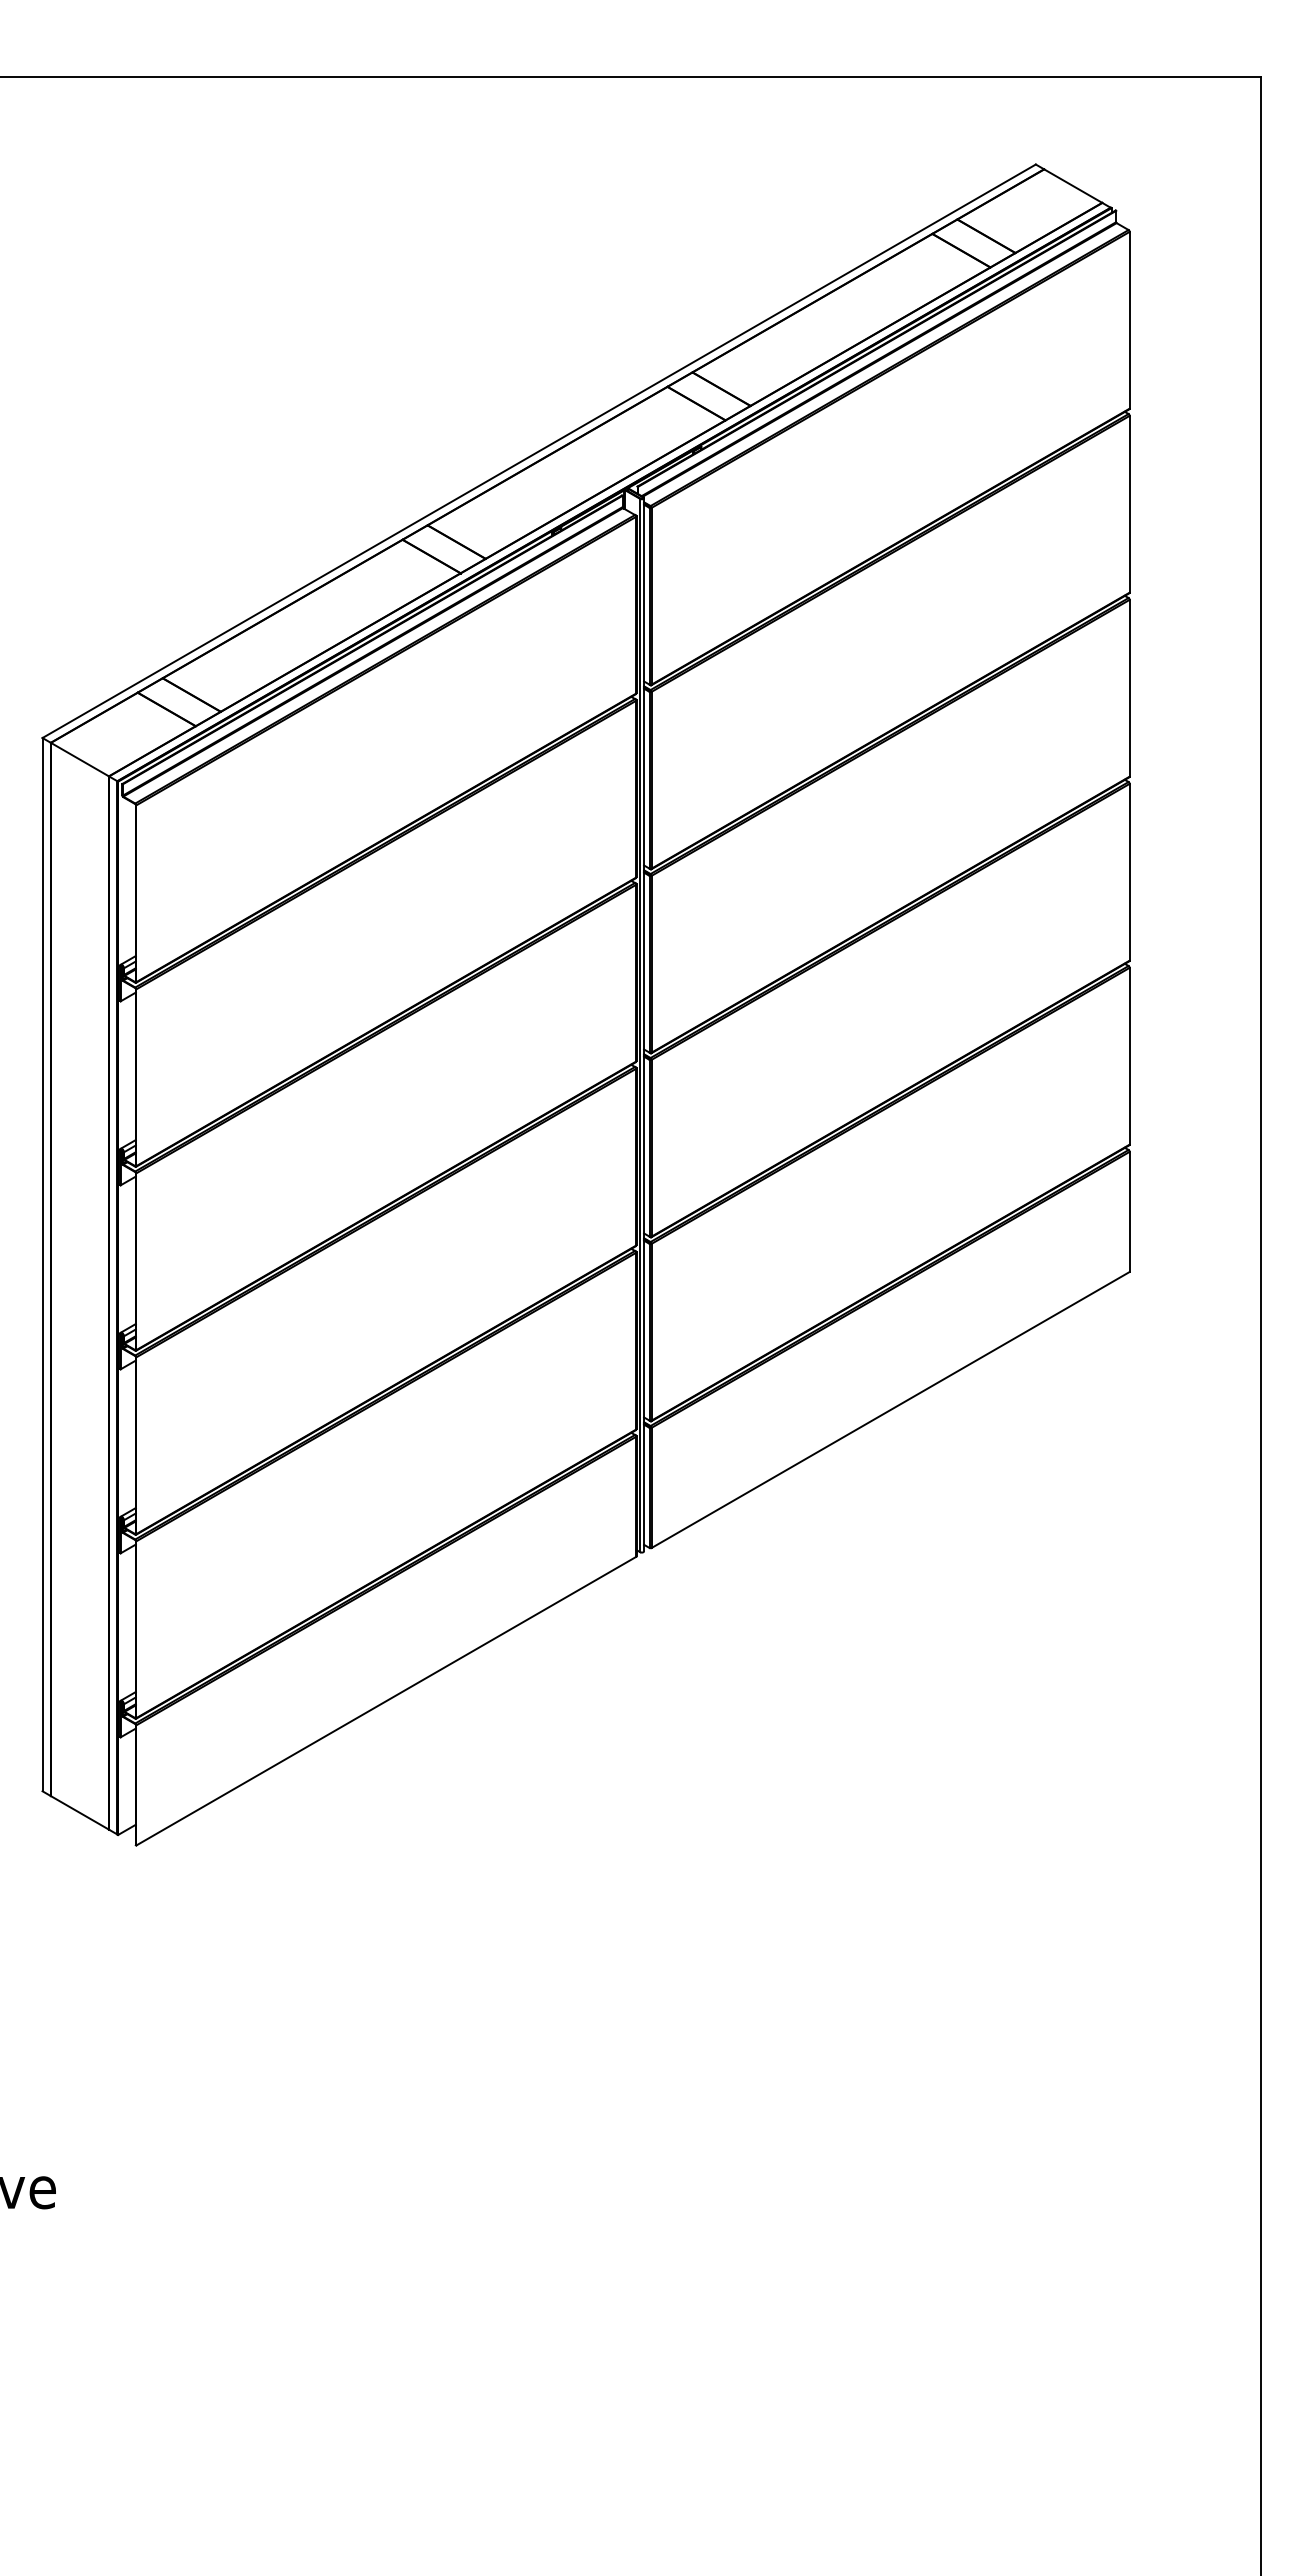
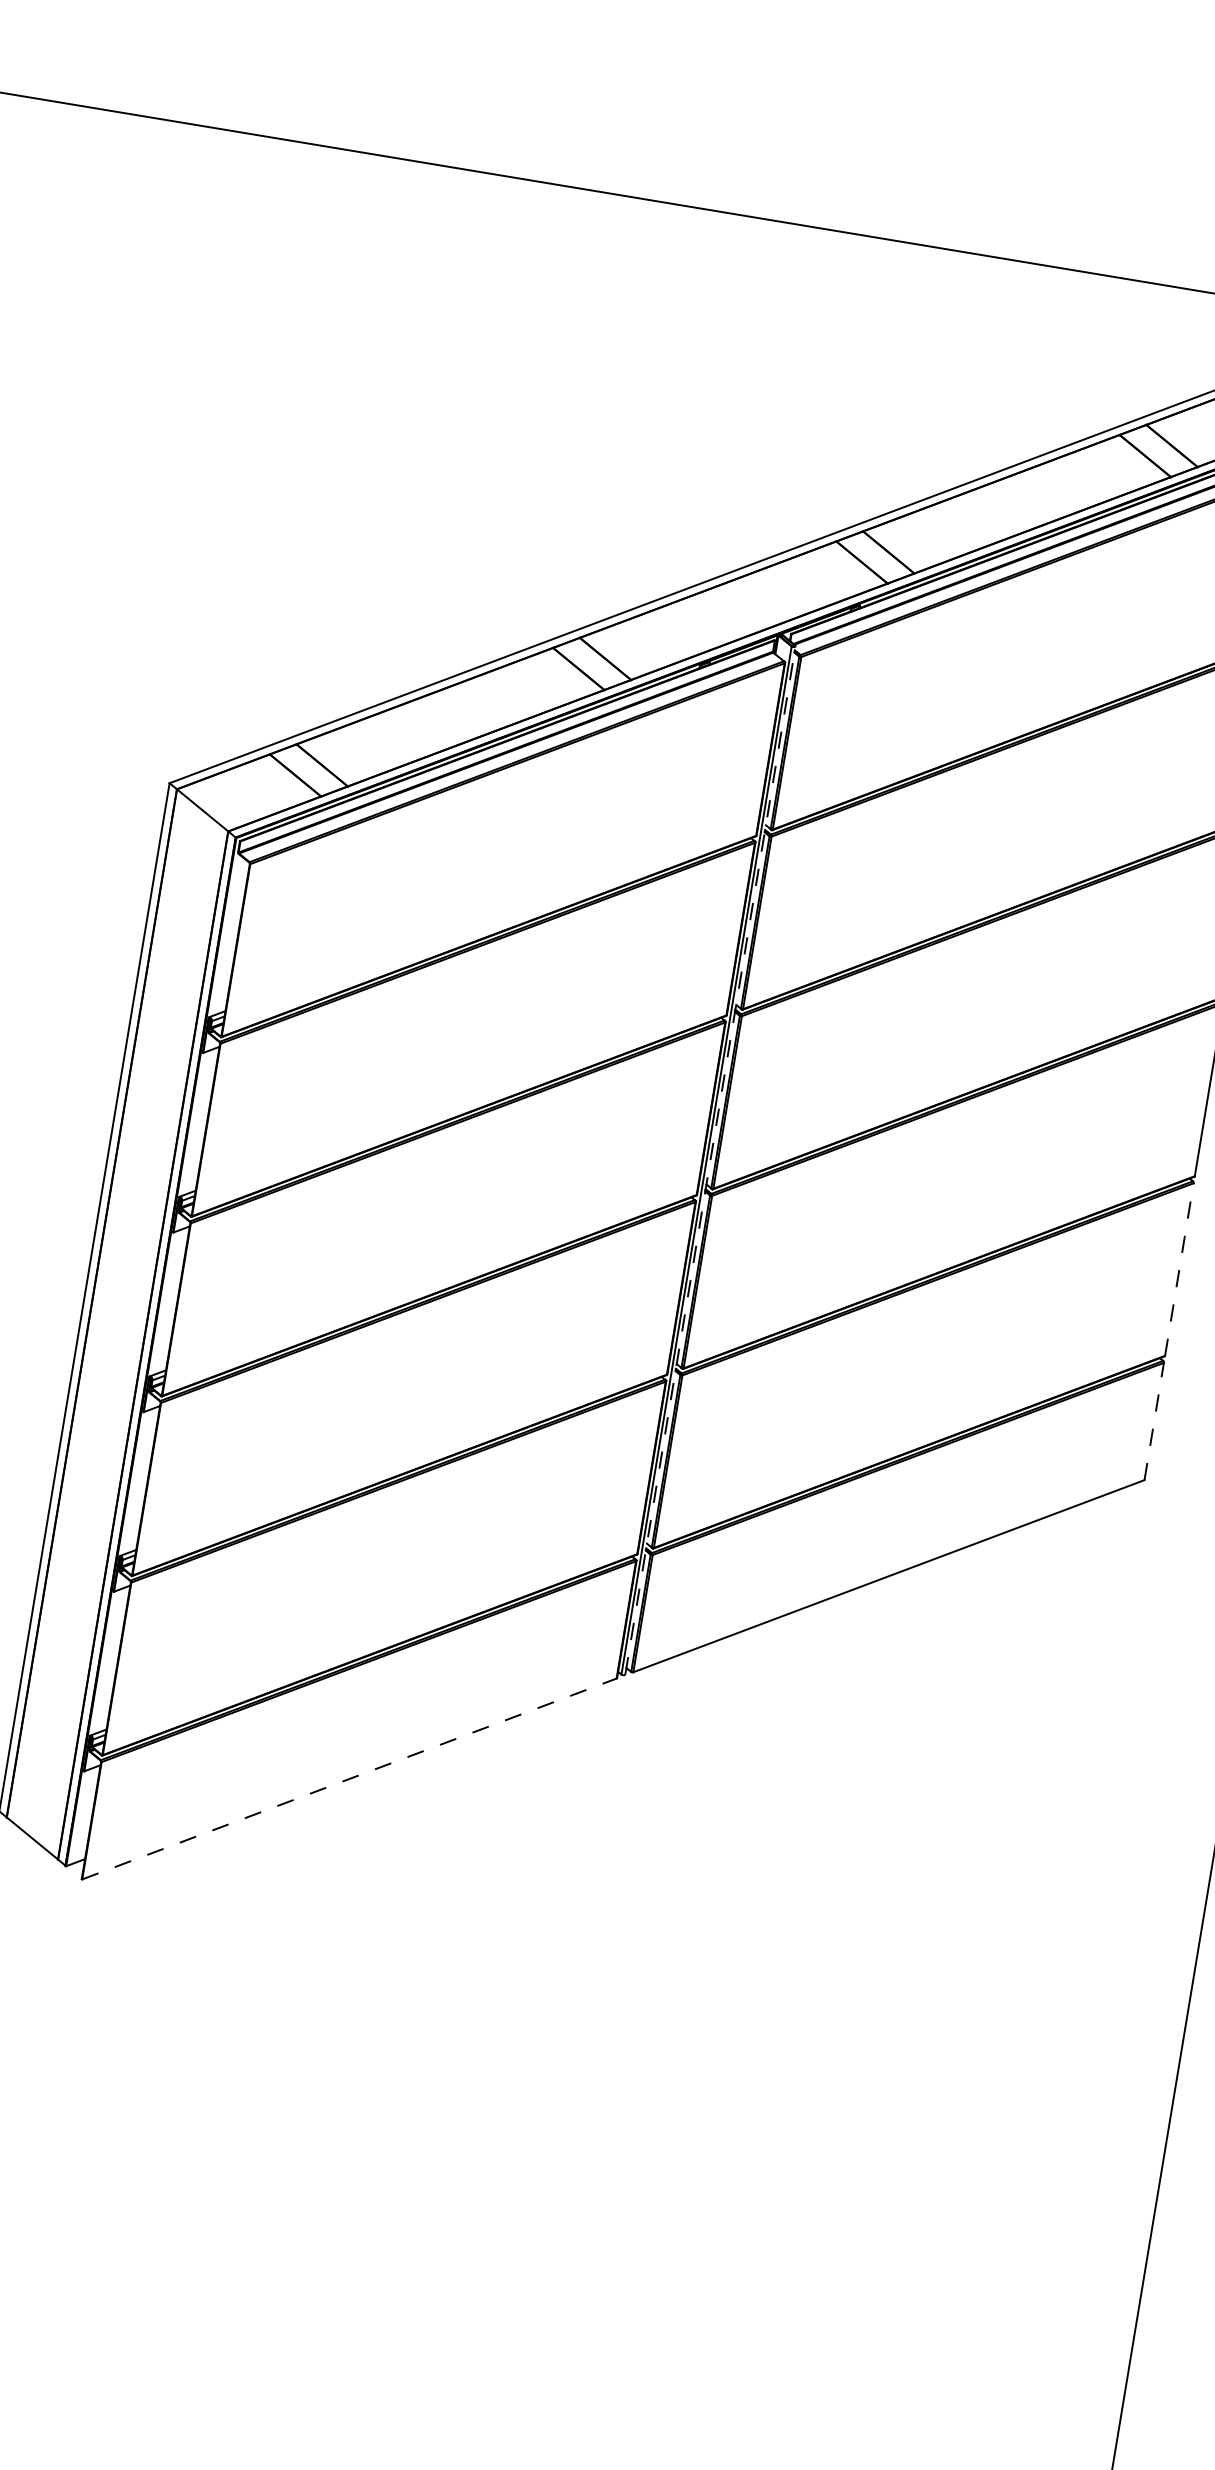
line: (644, 1024) -> (710, 1160), solid -> dashed
line: (1129, 1055) -> (1179, 1268), solid -> dashed
line: (1129, 1211) -> (1154, 1421), solid -> dashed
line: (386, 1700) -> (349, 1778), solid -> dashed

